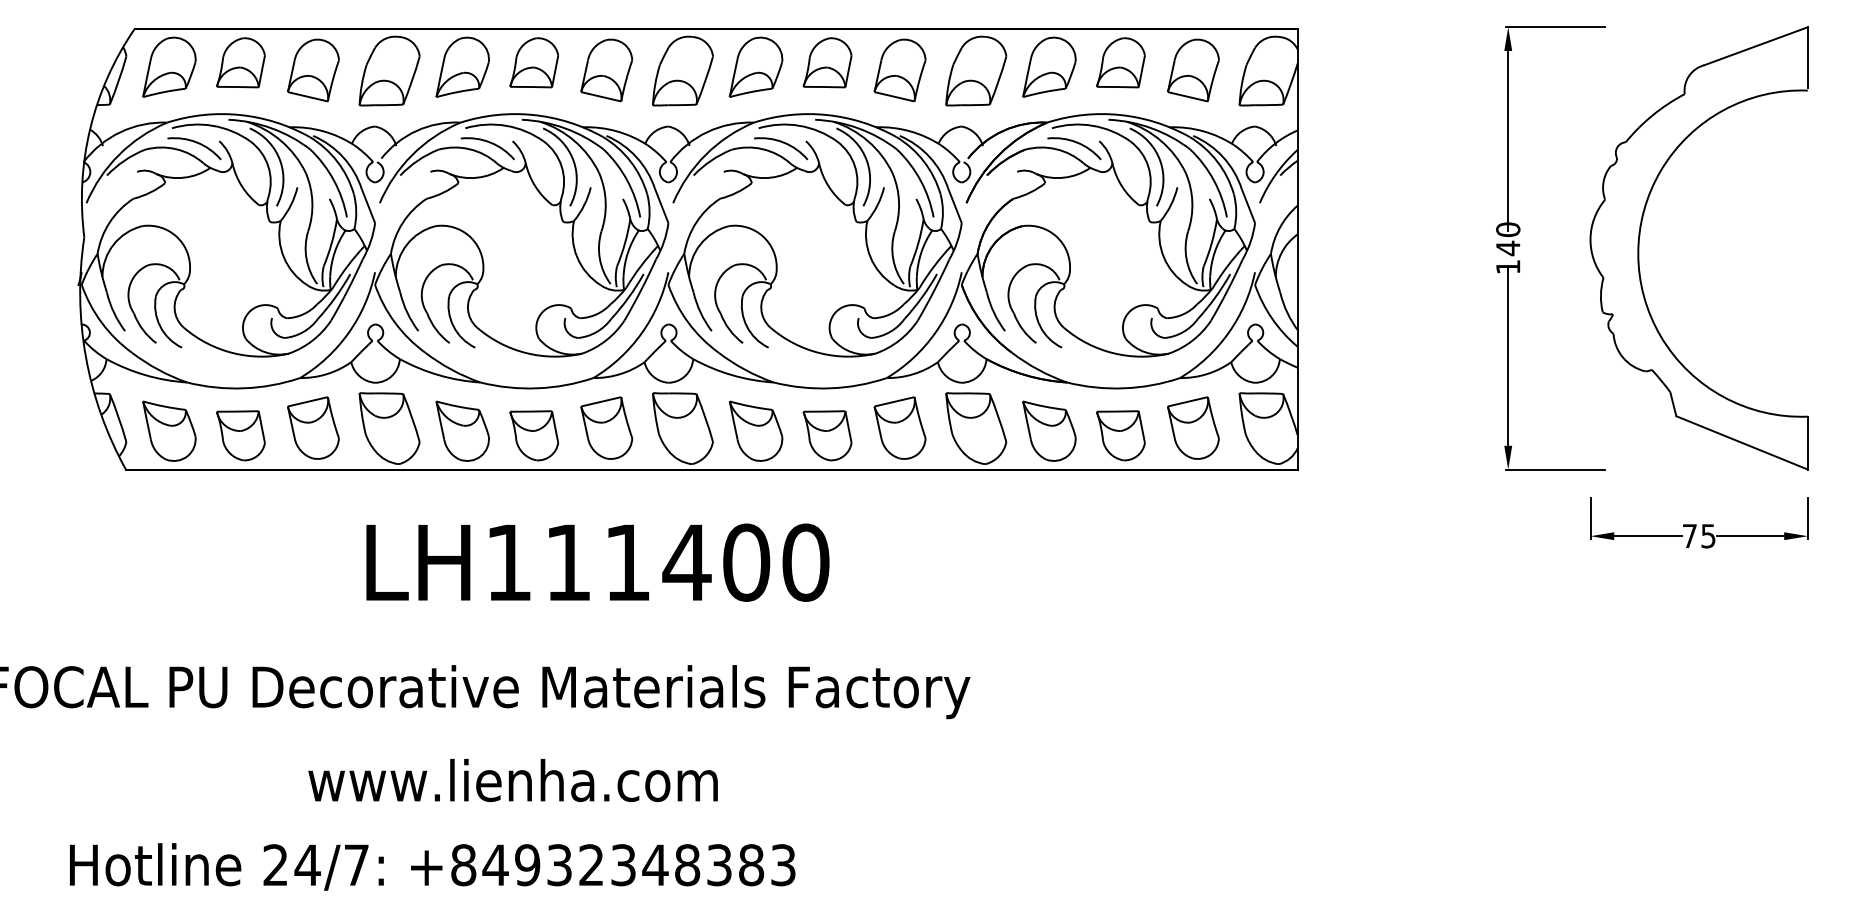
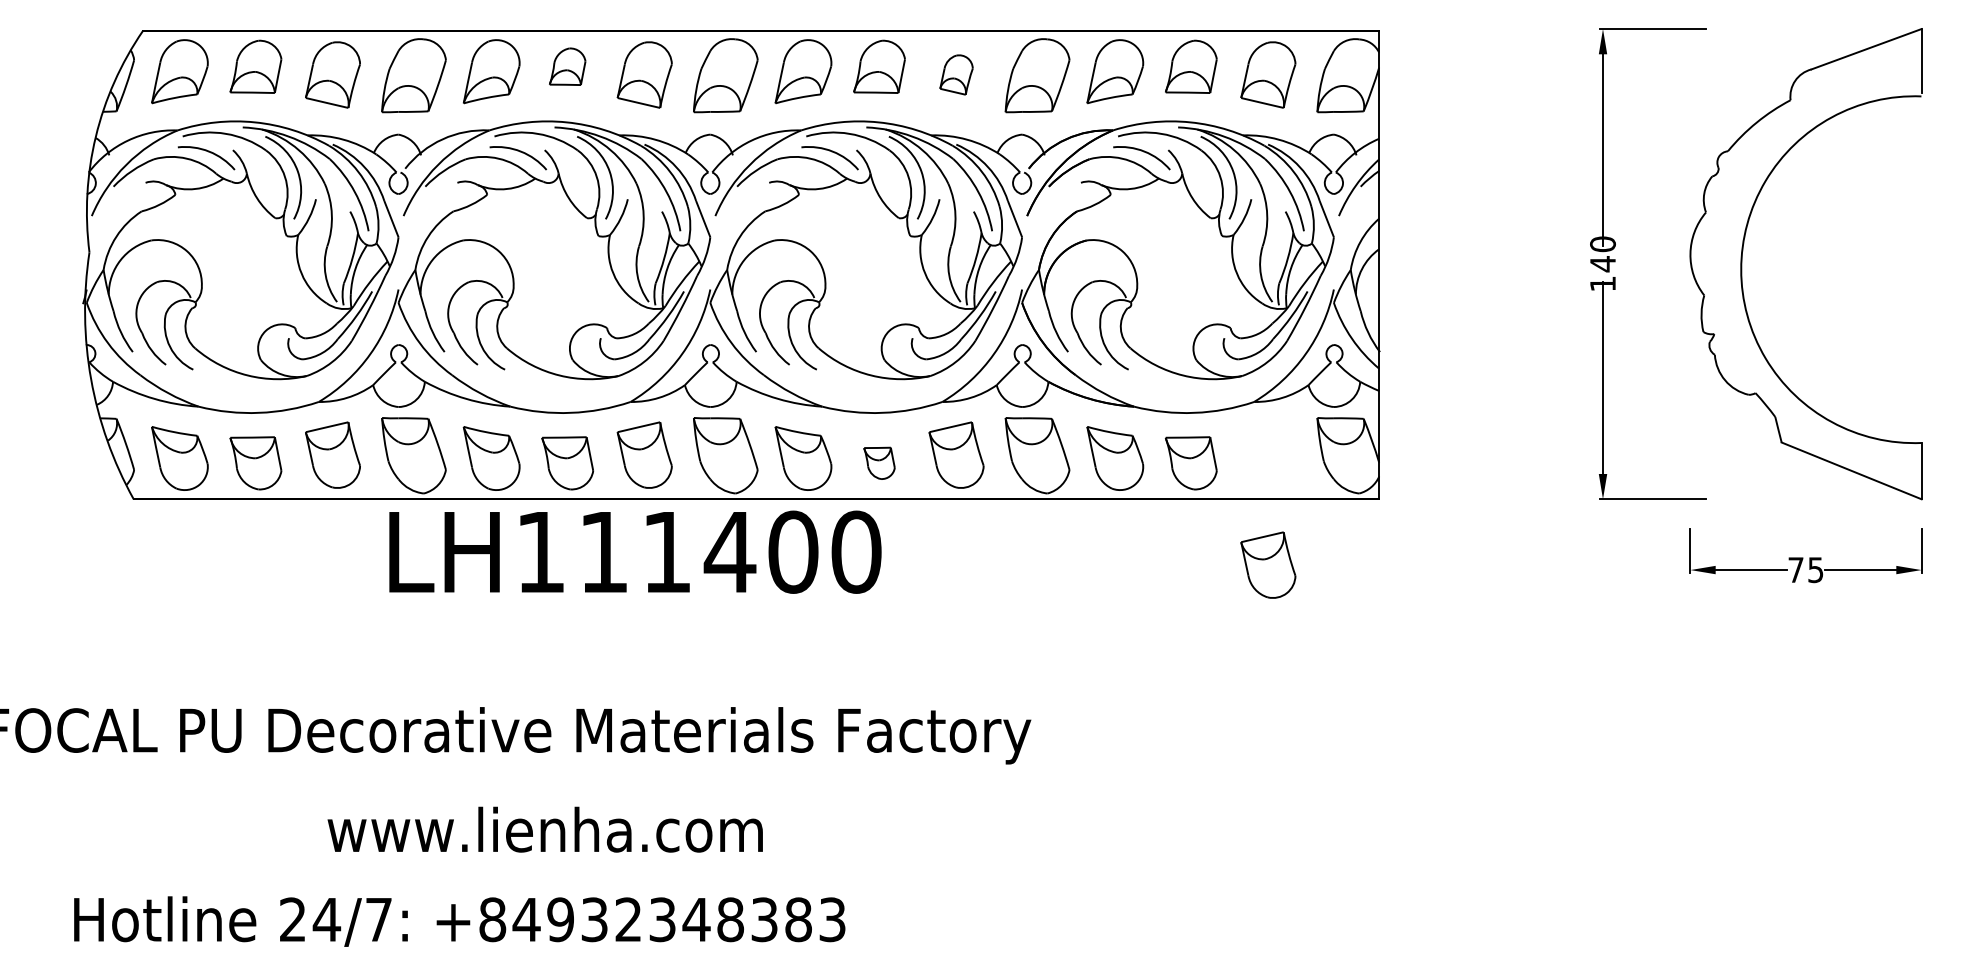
part: (534, 62) -> (567, 66), size x0.7
part: (900, 69) -> (956, 74), size x0.6
part: (1193, 427) -> (1268, 564), moved
part: (827, 435) -> (879, 463), size x0.6
text: (598, 562) -> (635, 551), moved

